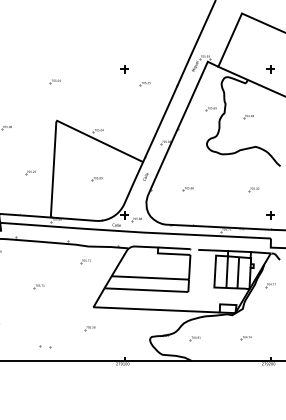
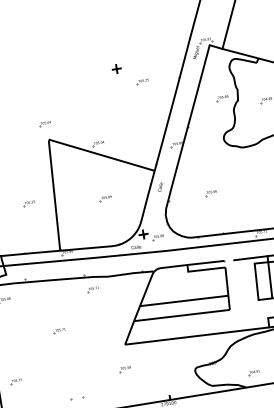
part: (54, 81) -> (43, 124), moved
part: (85, 261) -> (92, 289), moved
part: (194, 338) -> (253, 373), moved

